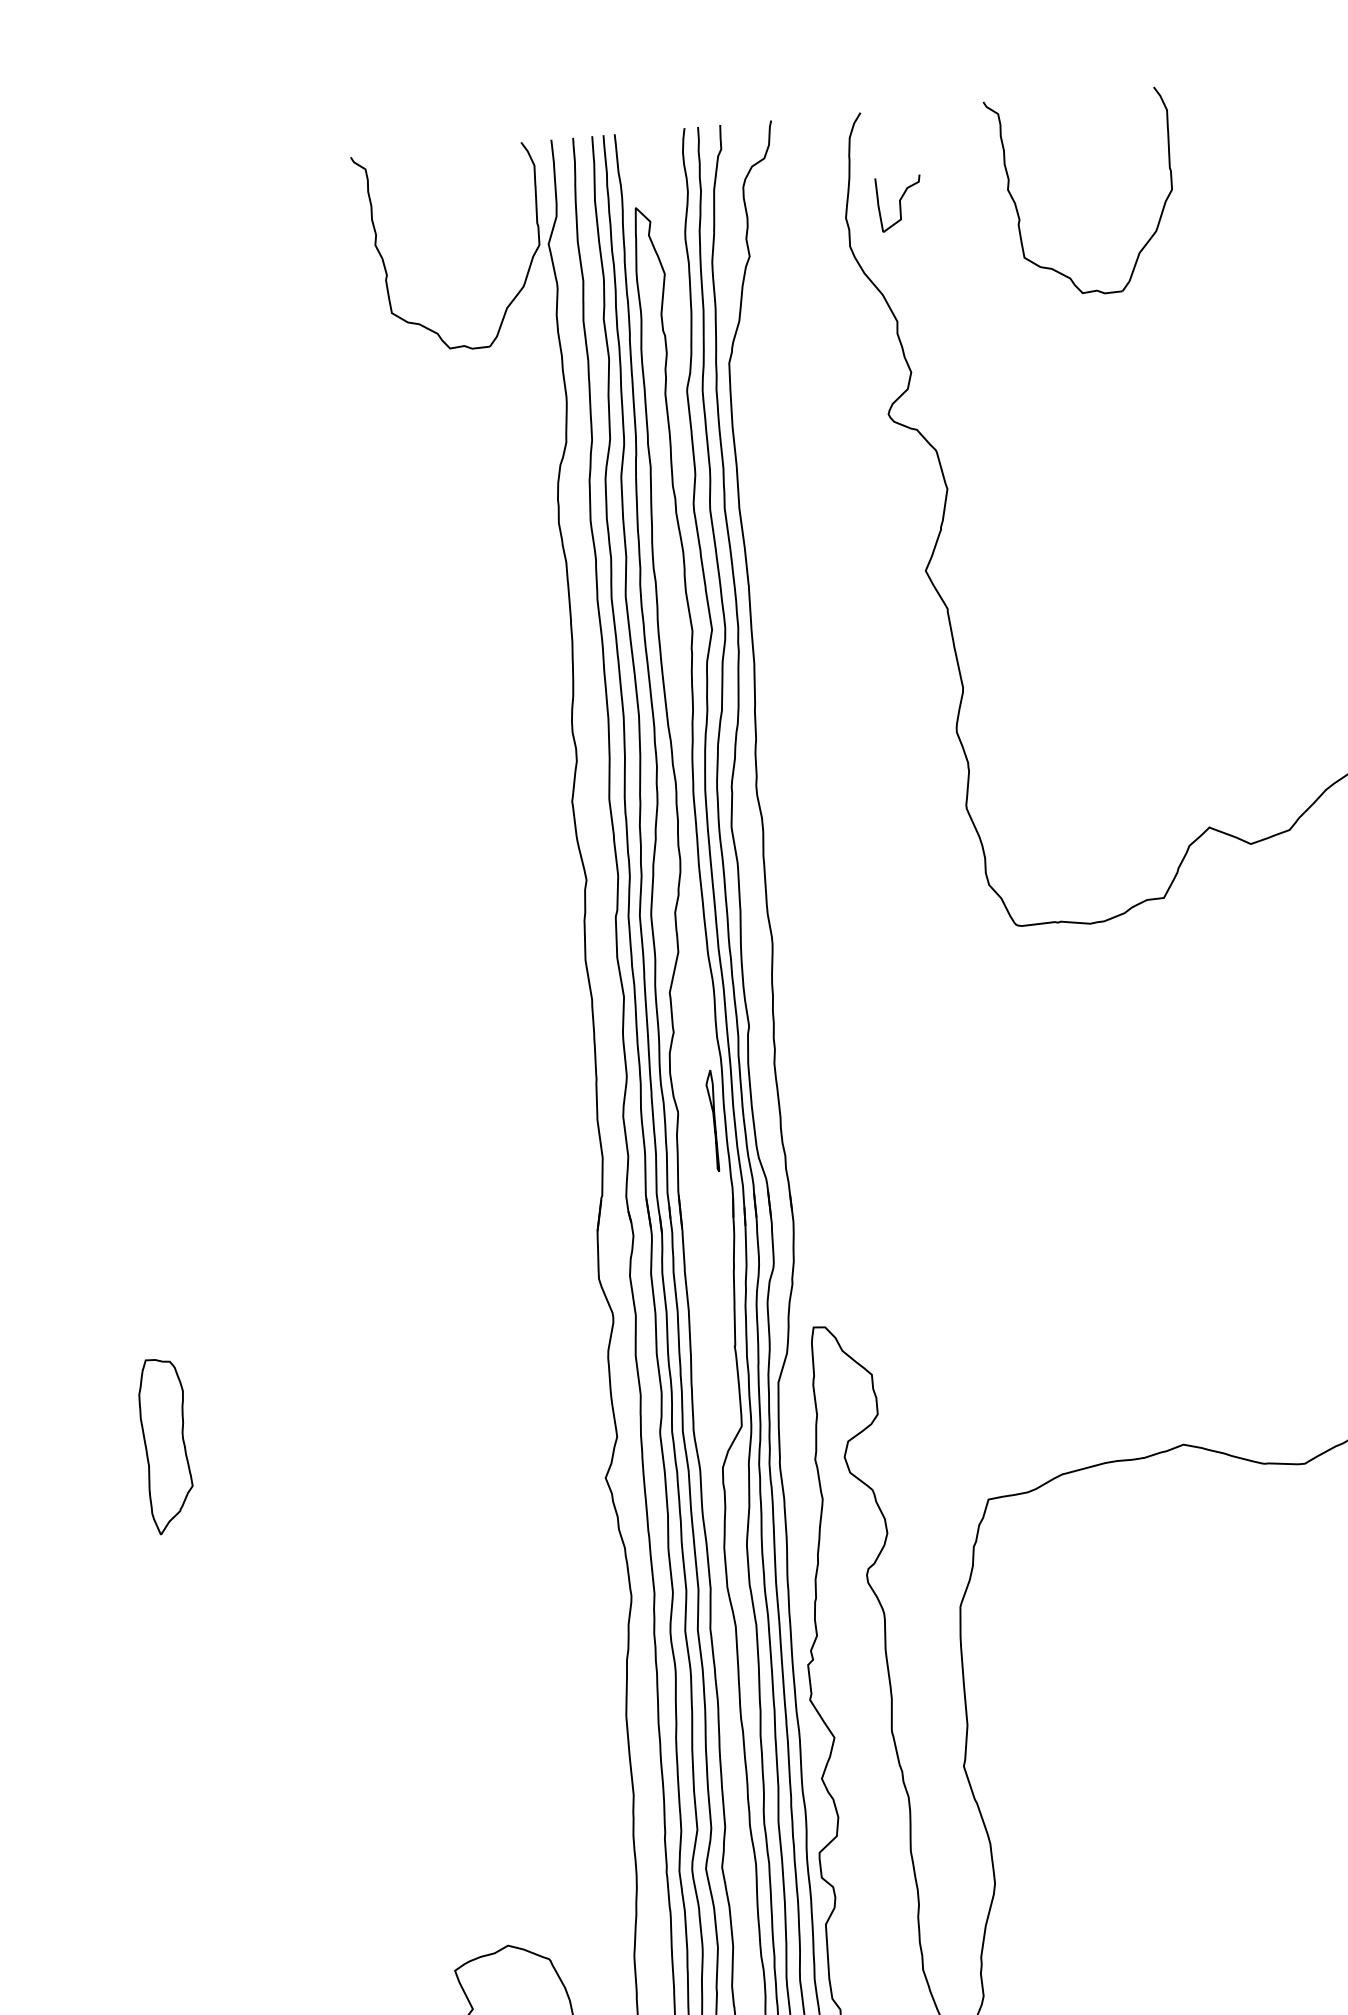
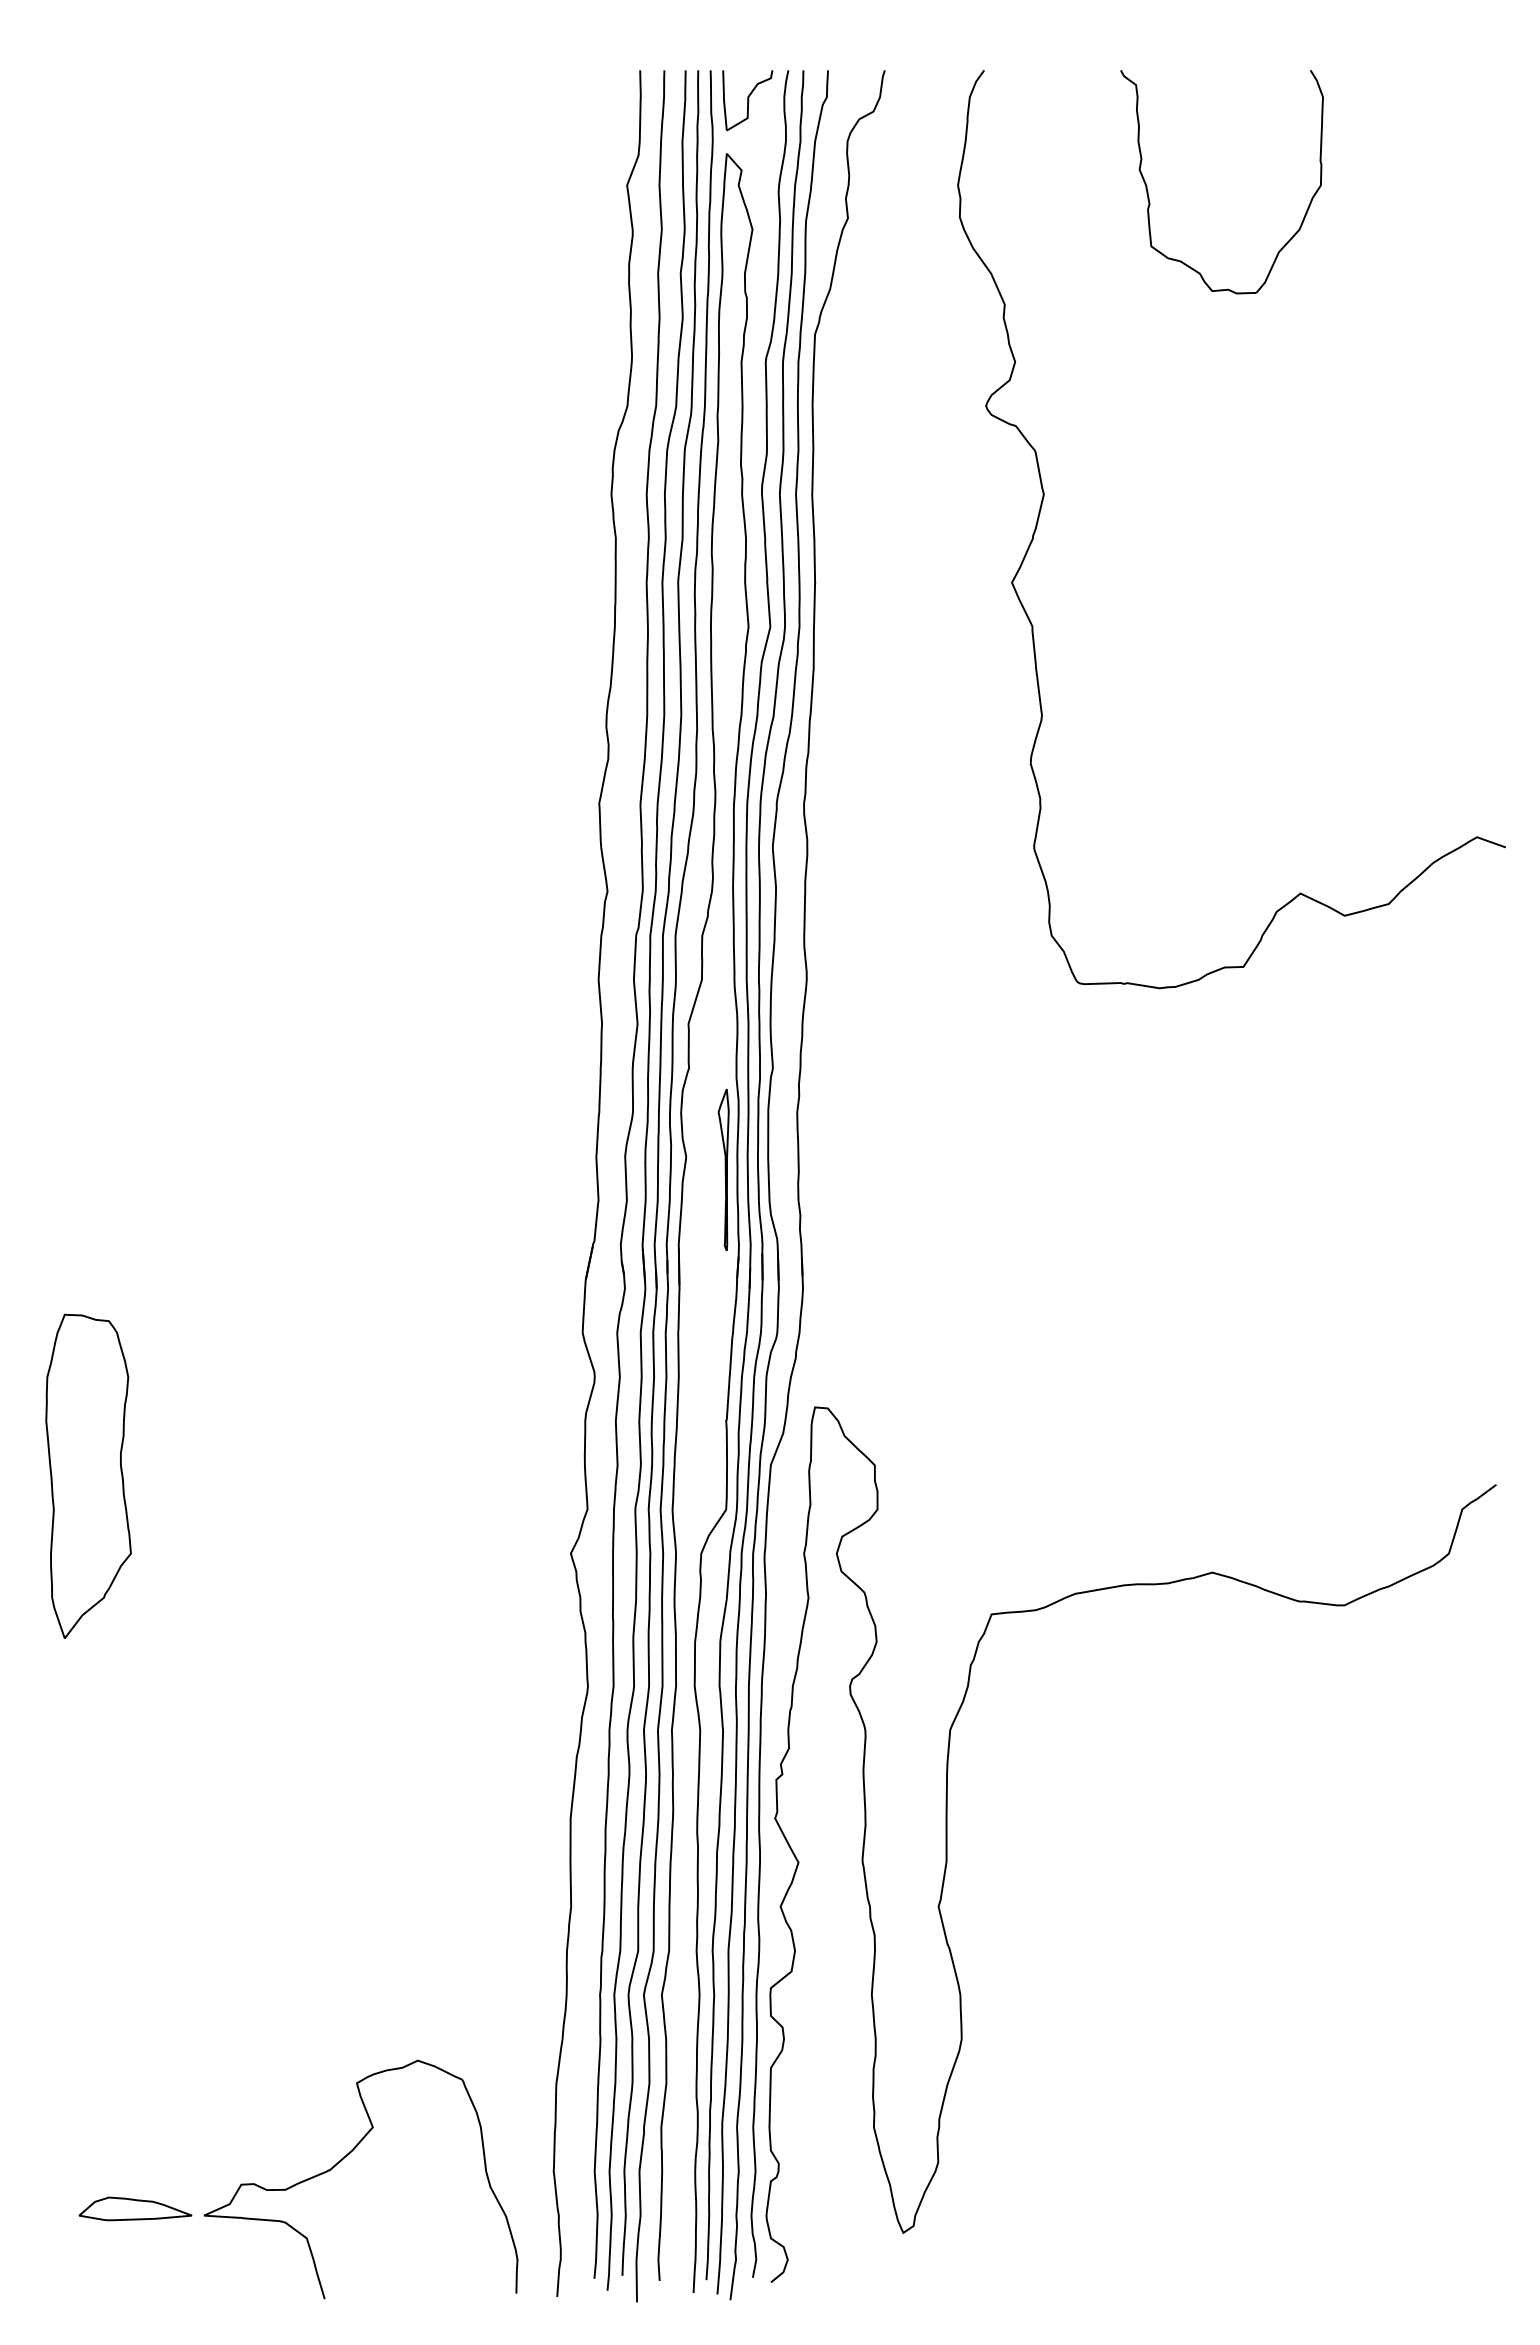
part: (899, 203) -> (747, 100), moved
part: (386, 268) -> (445, 196), removed
part: (712, 1120) -> (723, 1169), size x1.43
part: (166, 1445) -> (88, 1475), size x1.67

